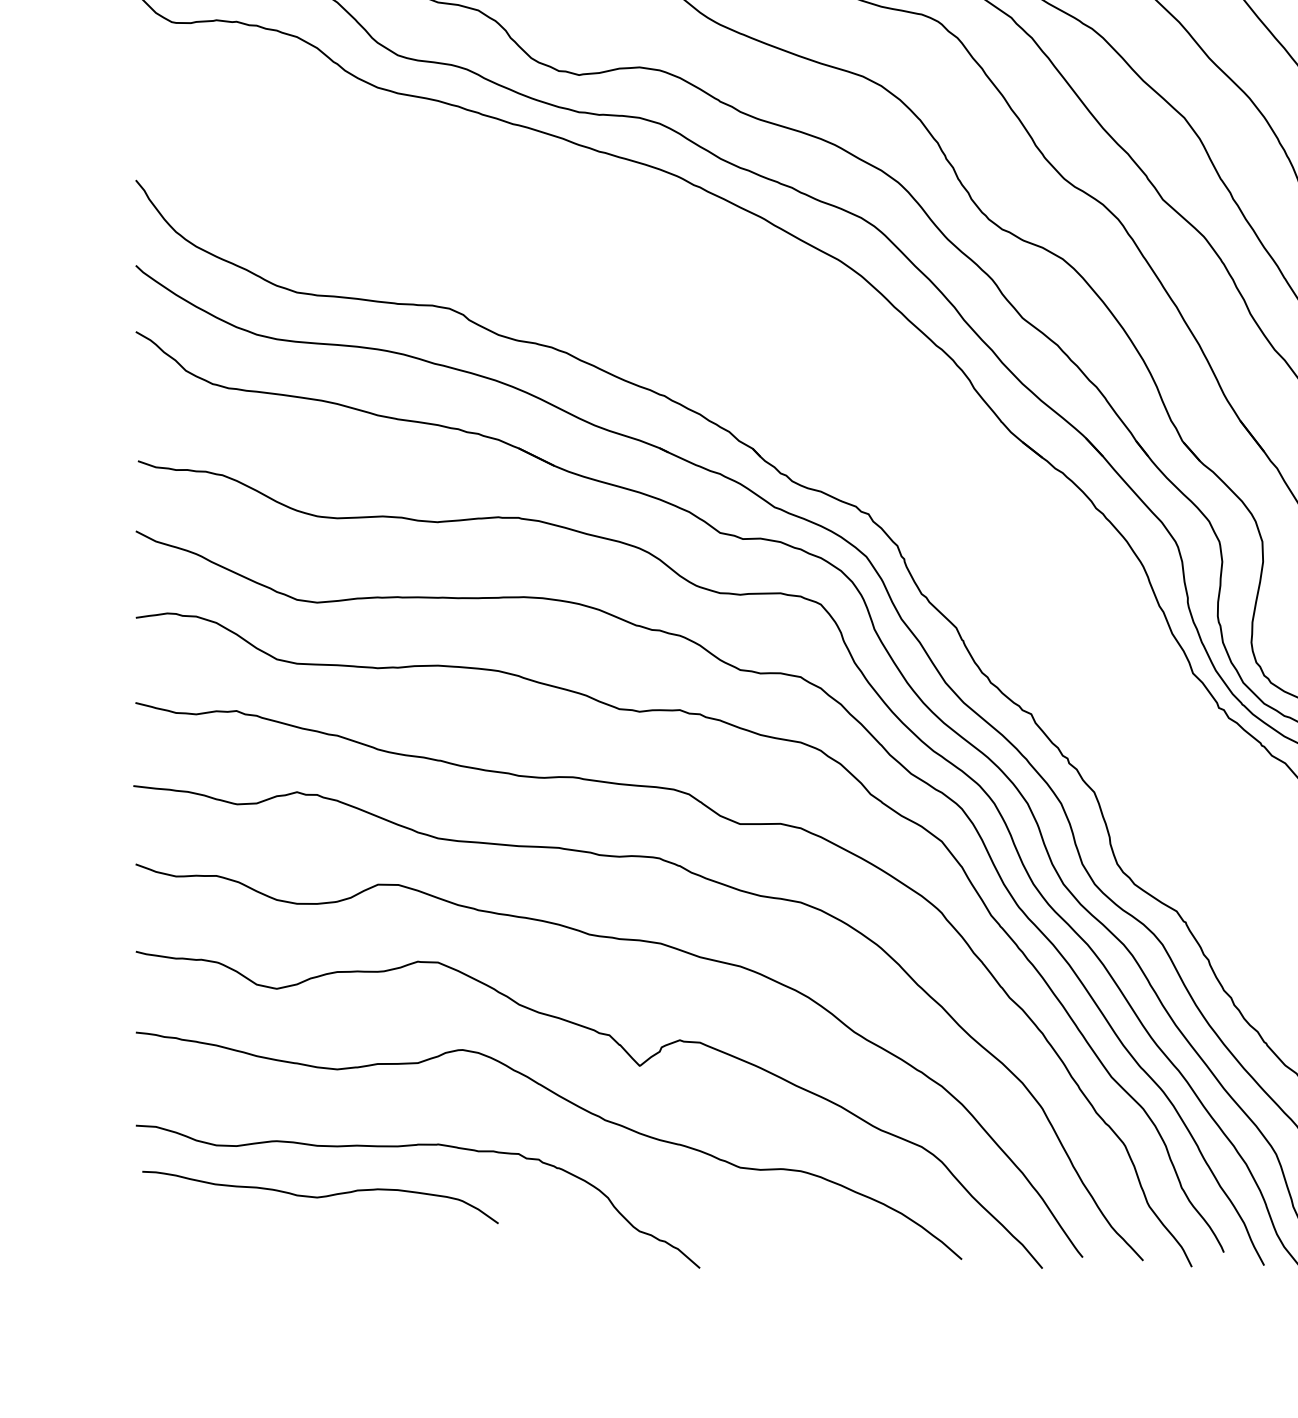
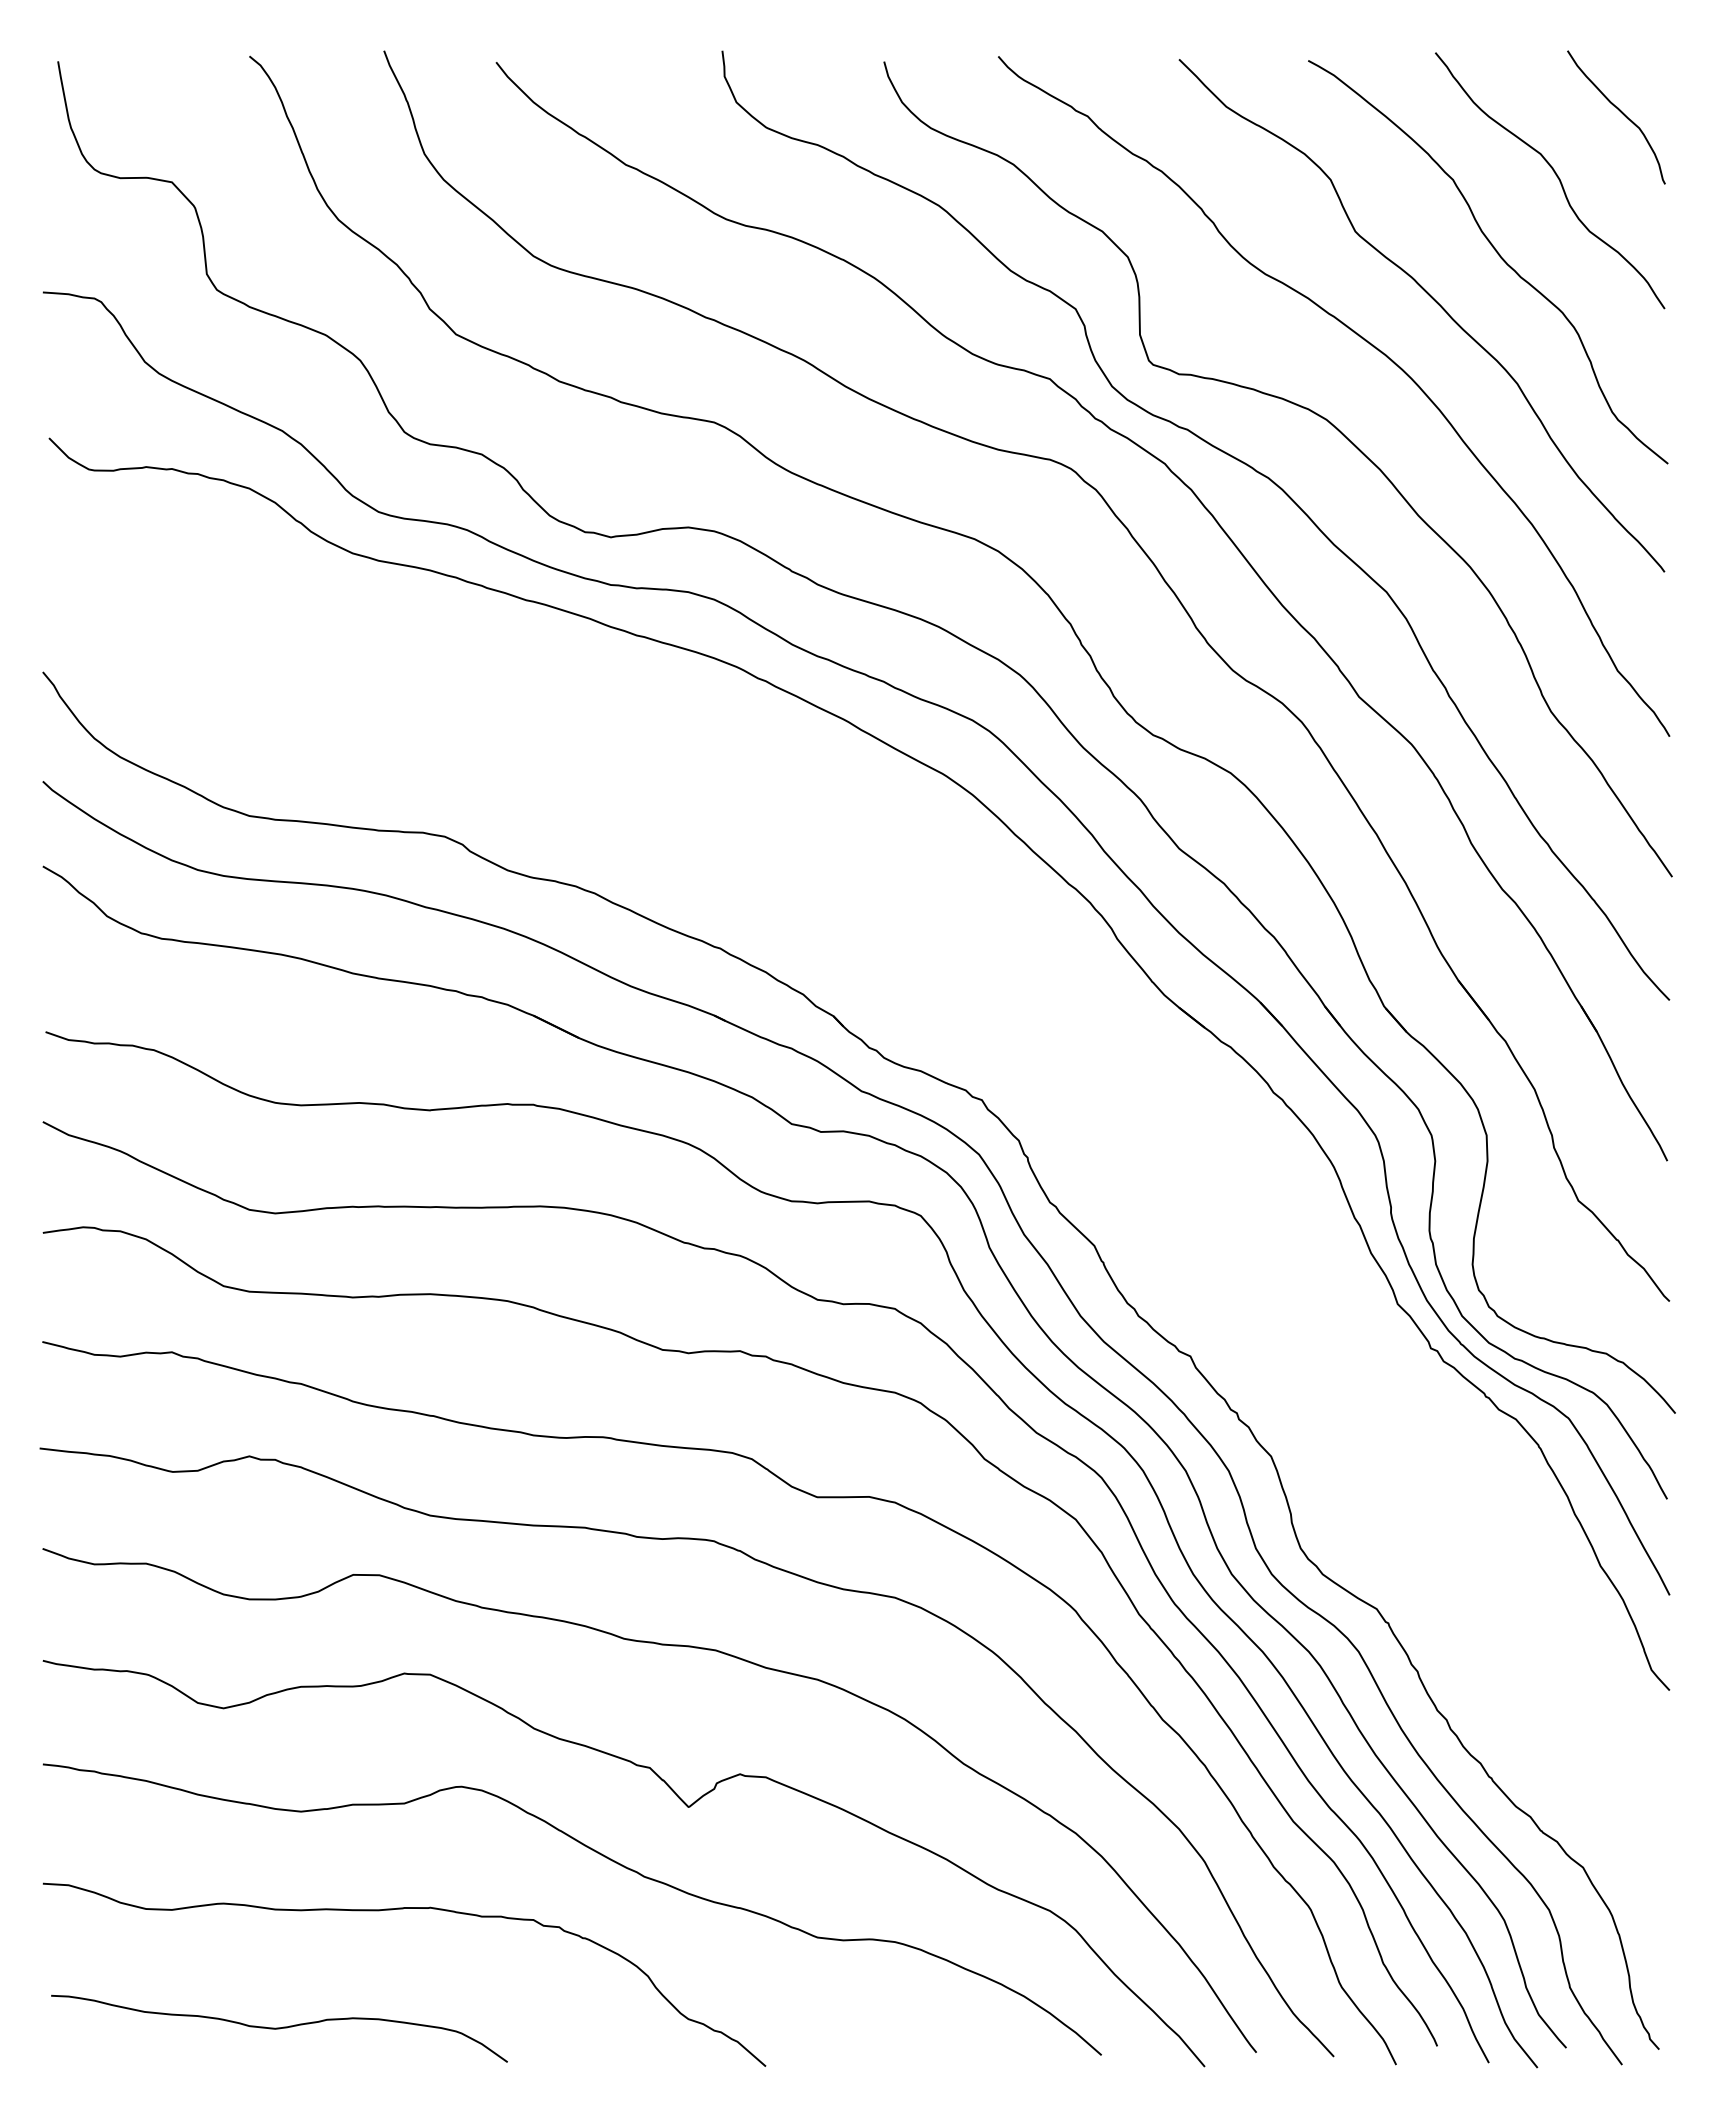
curve: (320, 1197) -> (279, 2028), moved

